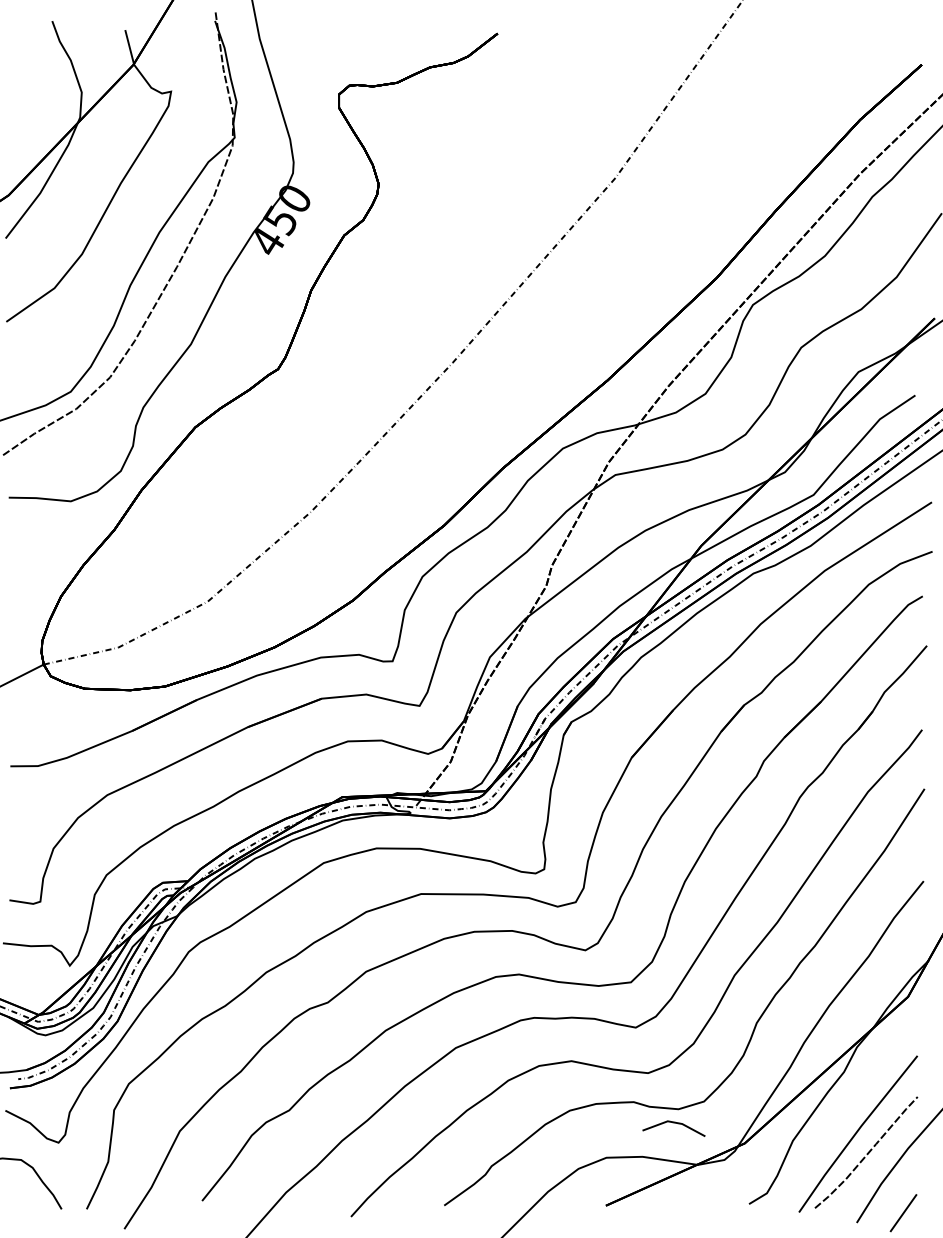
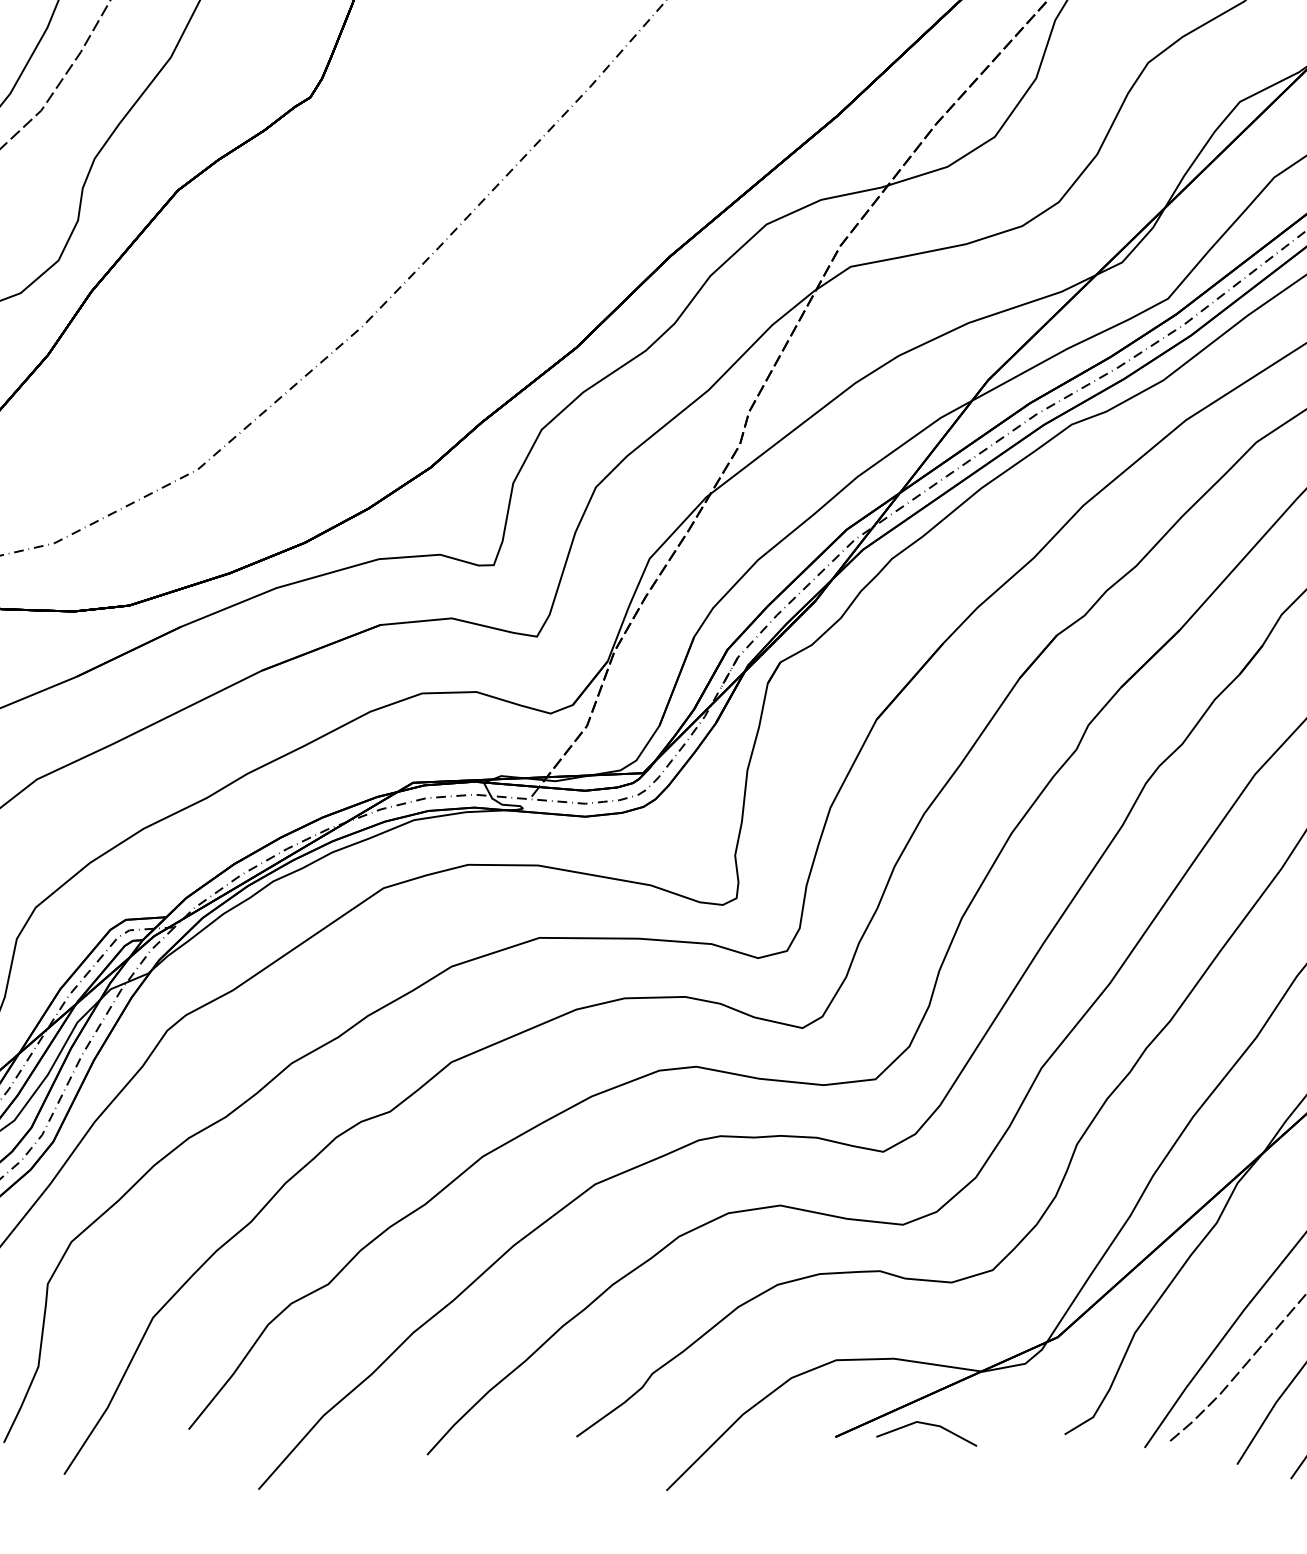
line: (673, 1123) -> (925, 1425), moved

